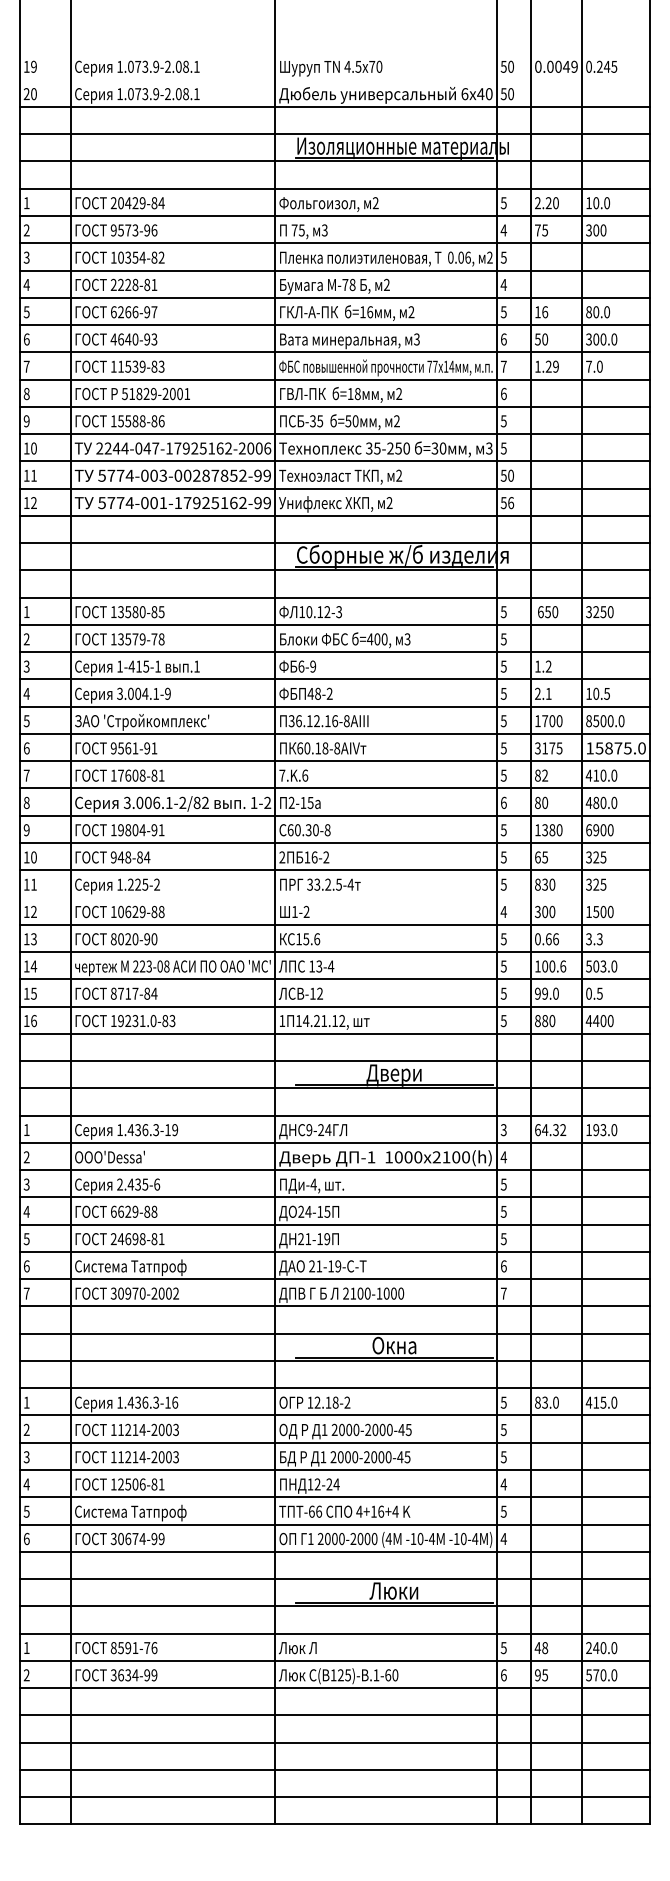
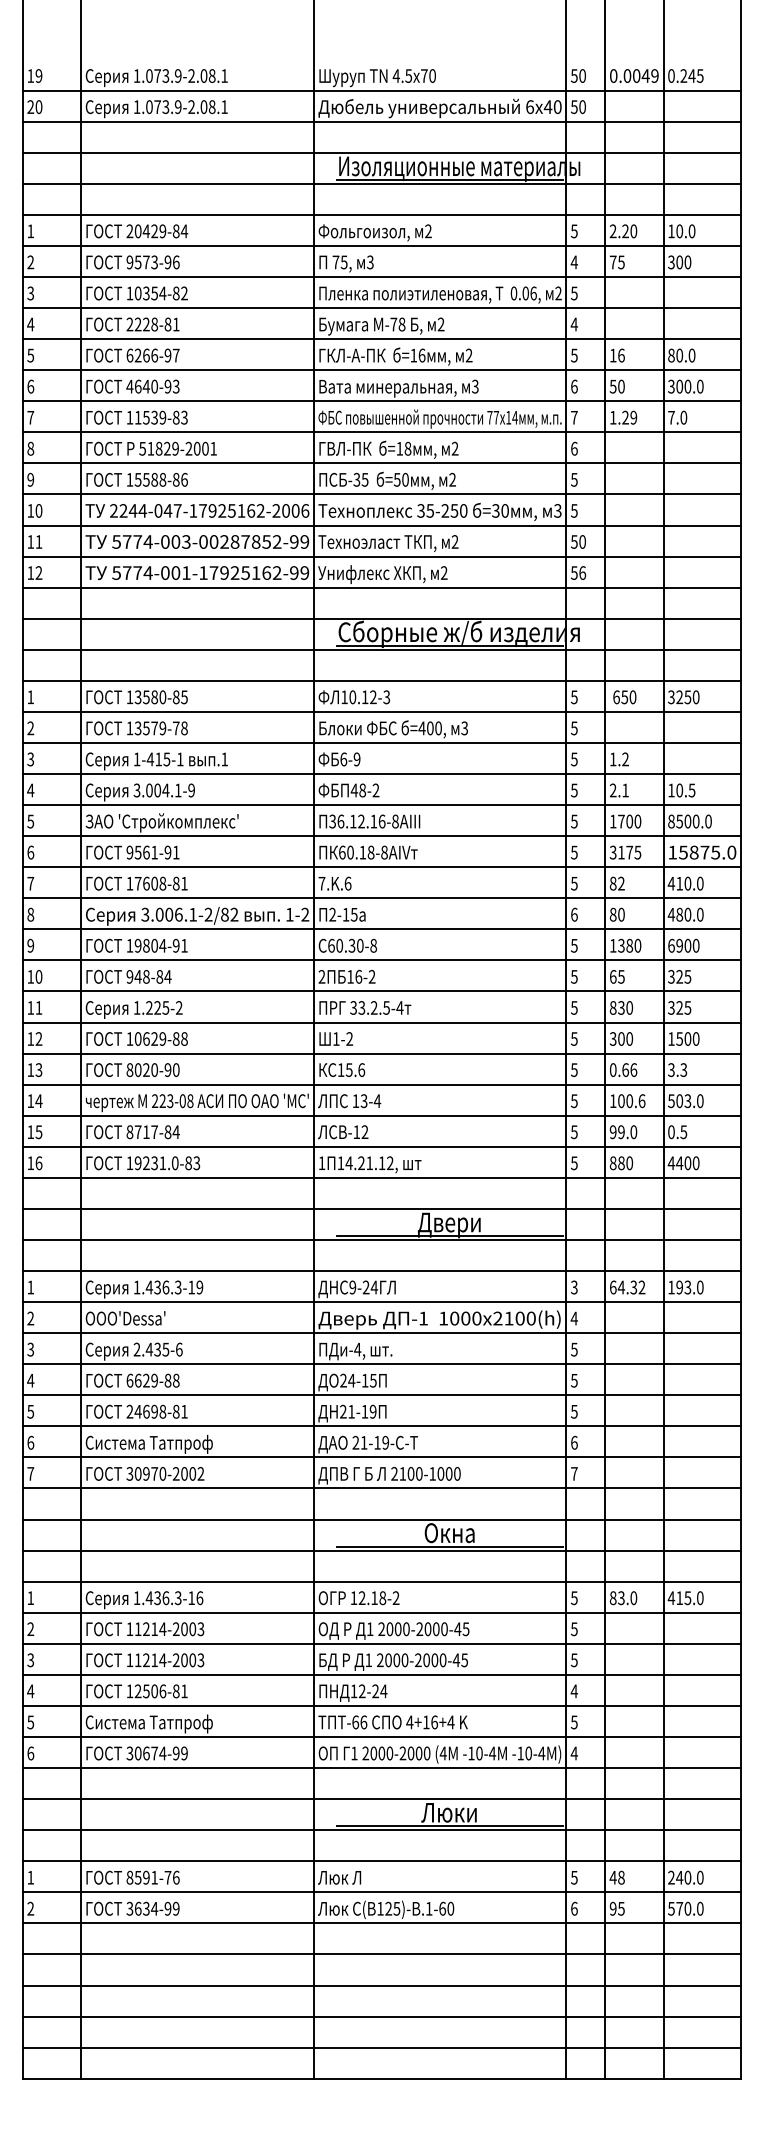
line: (334, 79) -> (381, 90), added
line: (334, 897) -> (381, 1022), added
text: (503, 911) -> (574, 1038), 4 -> 5

